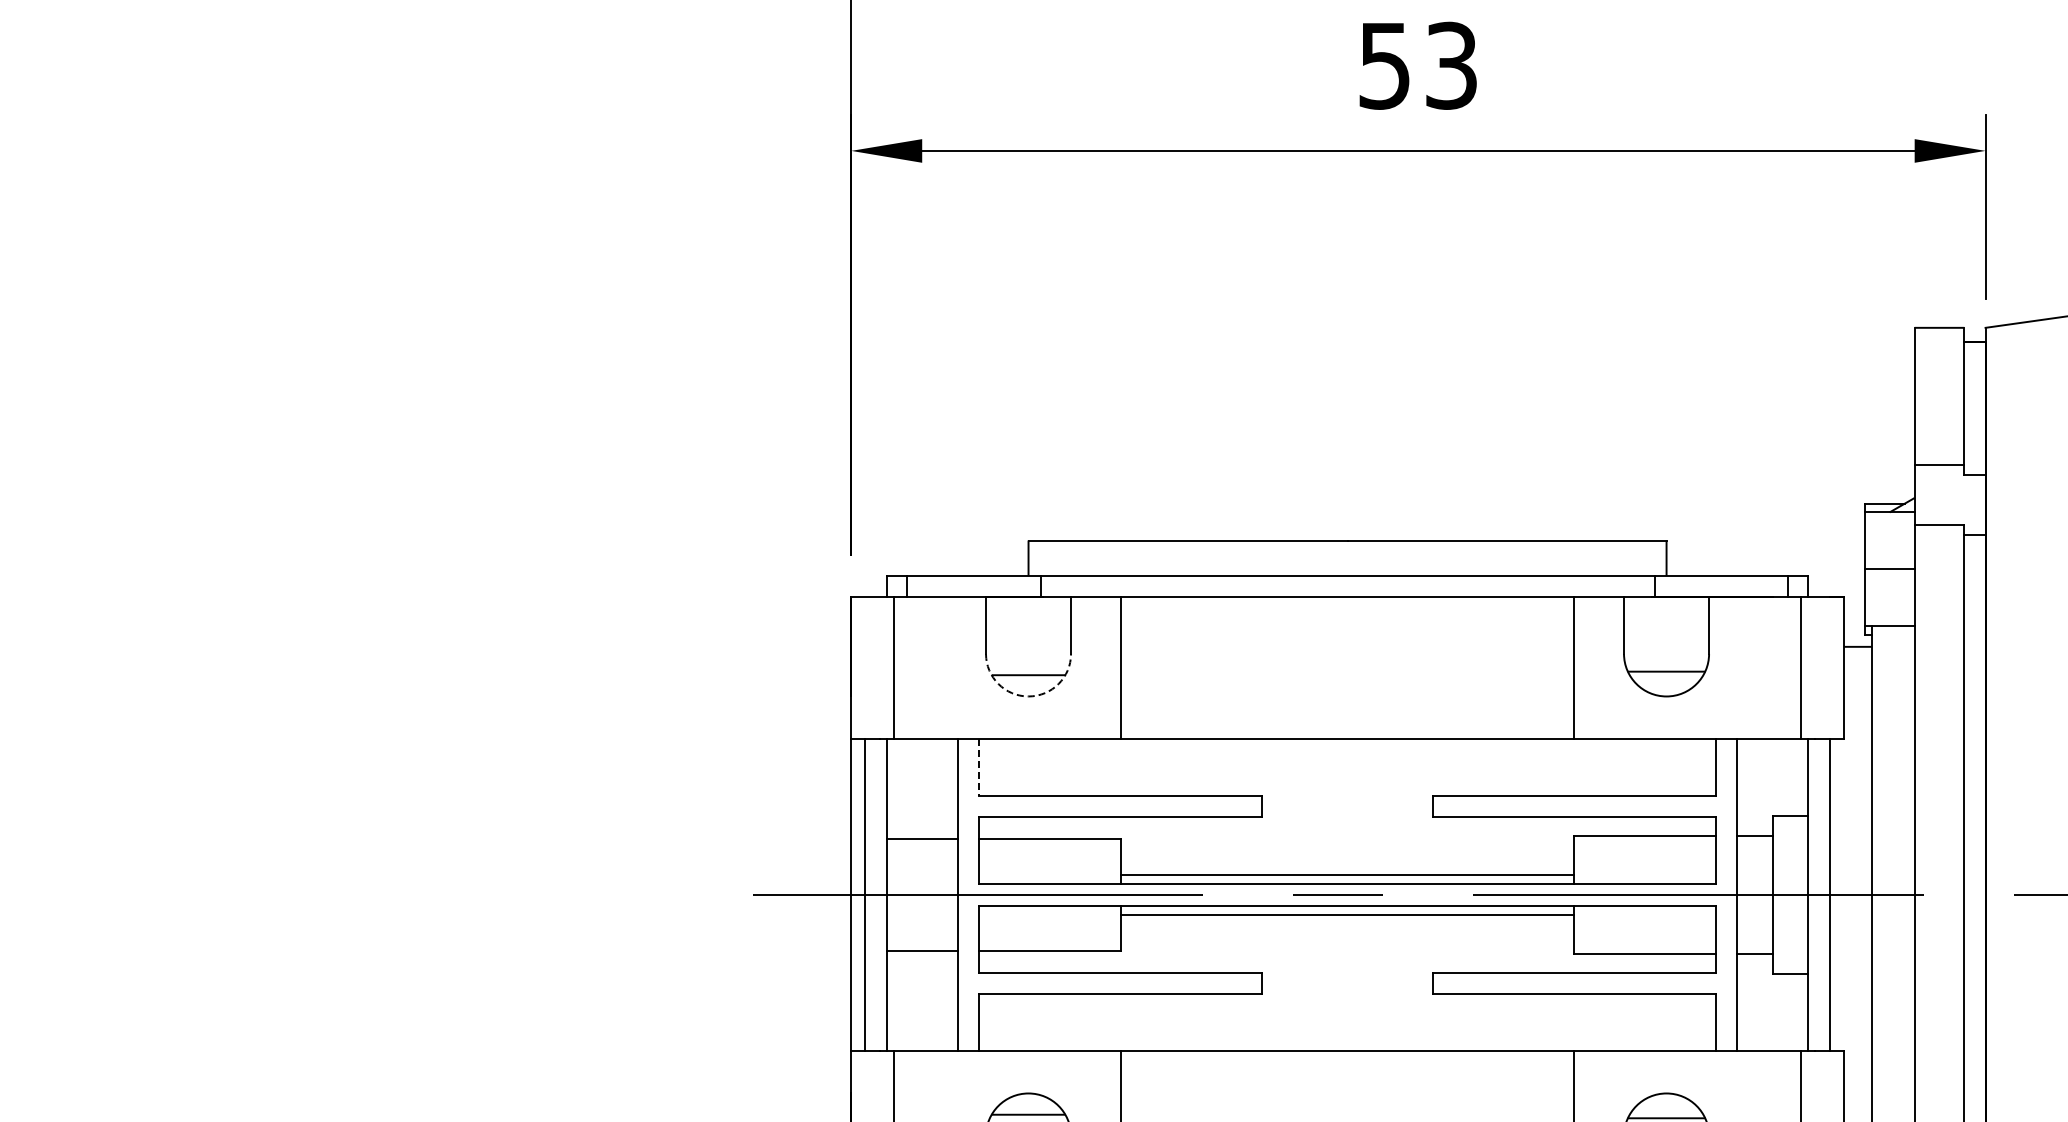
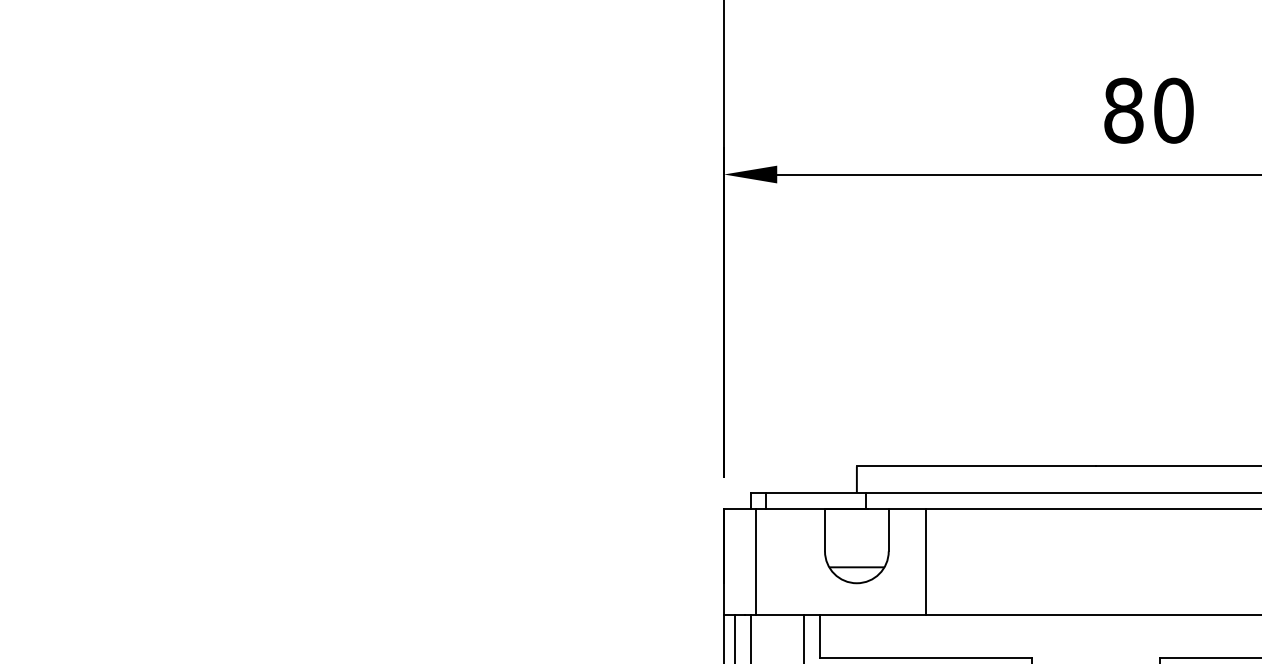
text: (1418, 65) -> (1149, 110), 53 -> 80
arc: (1028, 696) -> (856, 583), dashed -> solid
line: (978, 767) -> (819, 636), dashed -> solid

